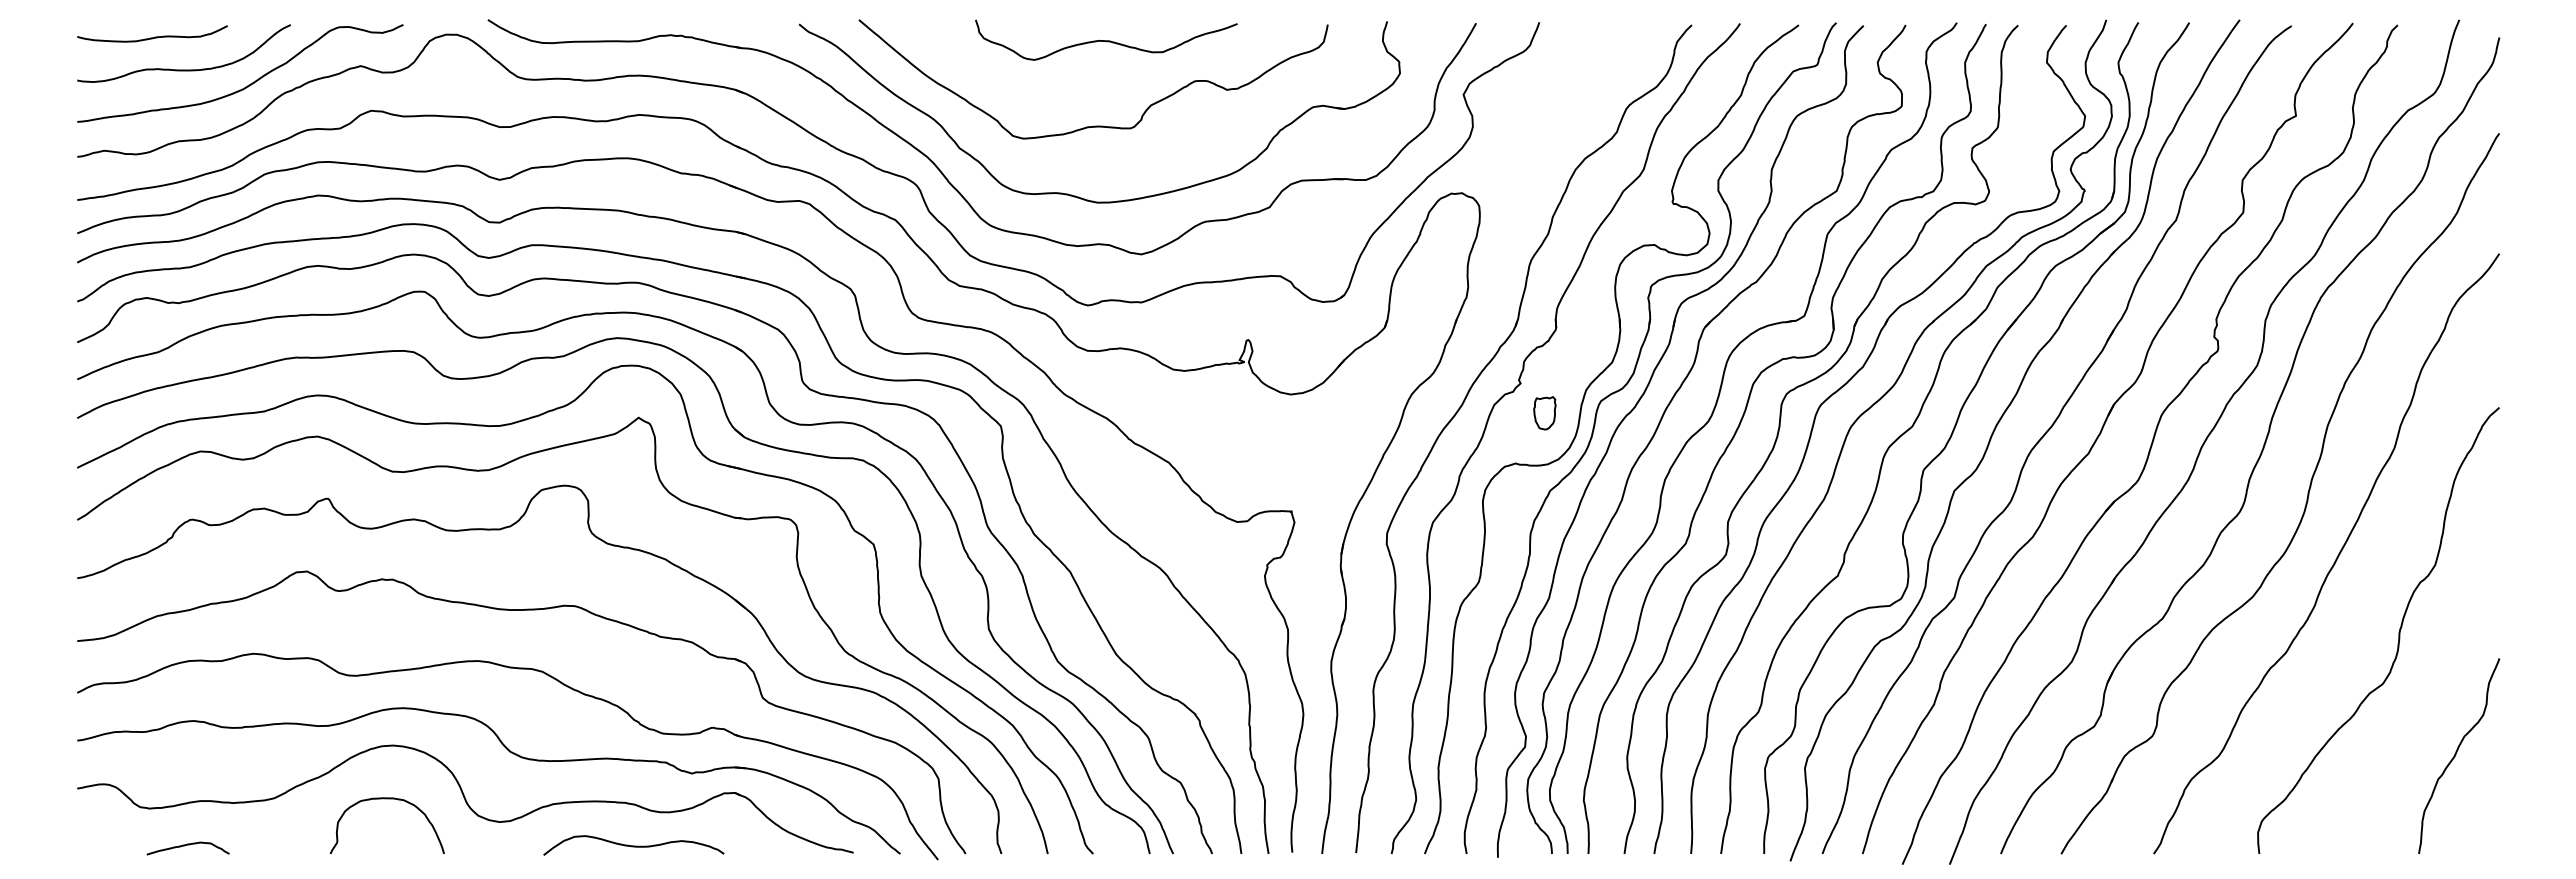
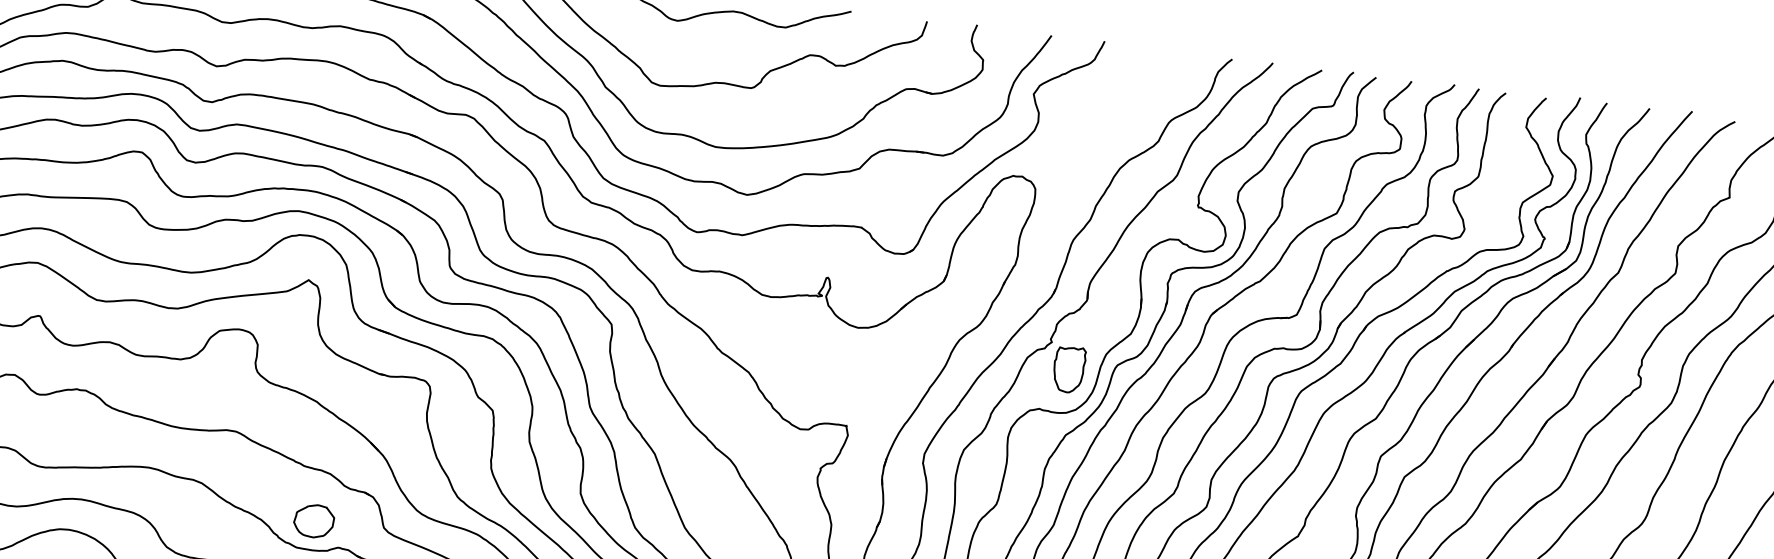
part: (1544, 413) -> (1068, 369), size x1.67
part: (679, 700) -> (313, 521), added

